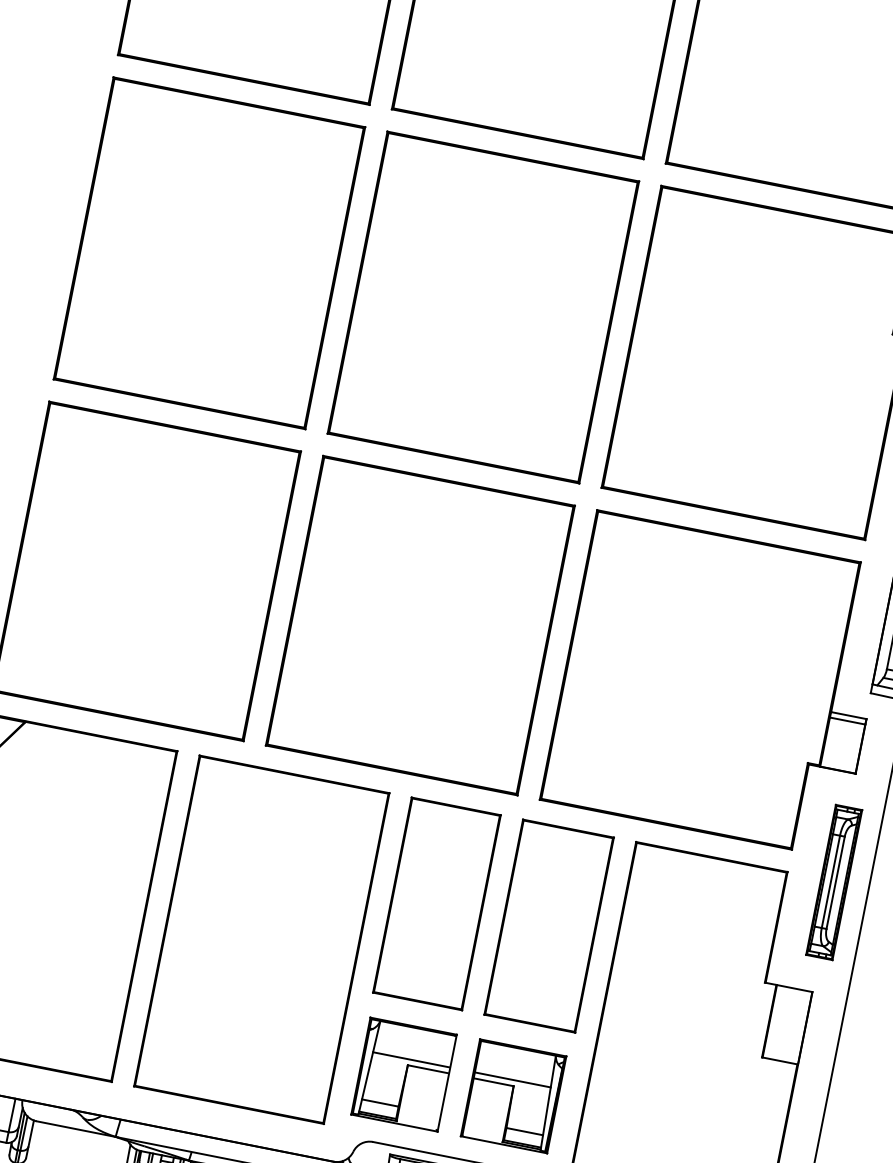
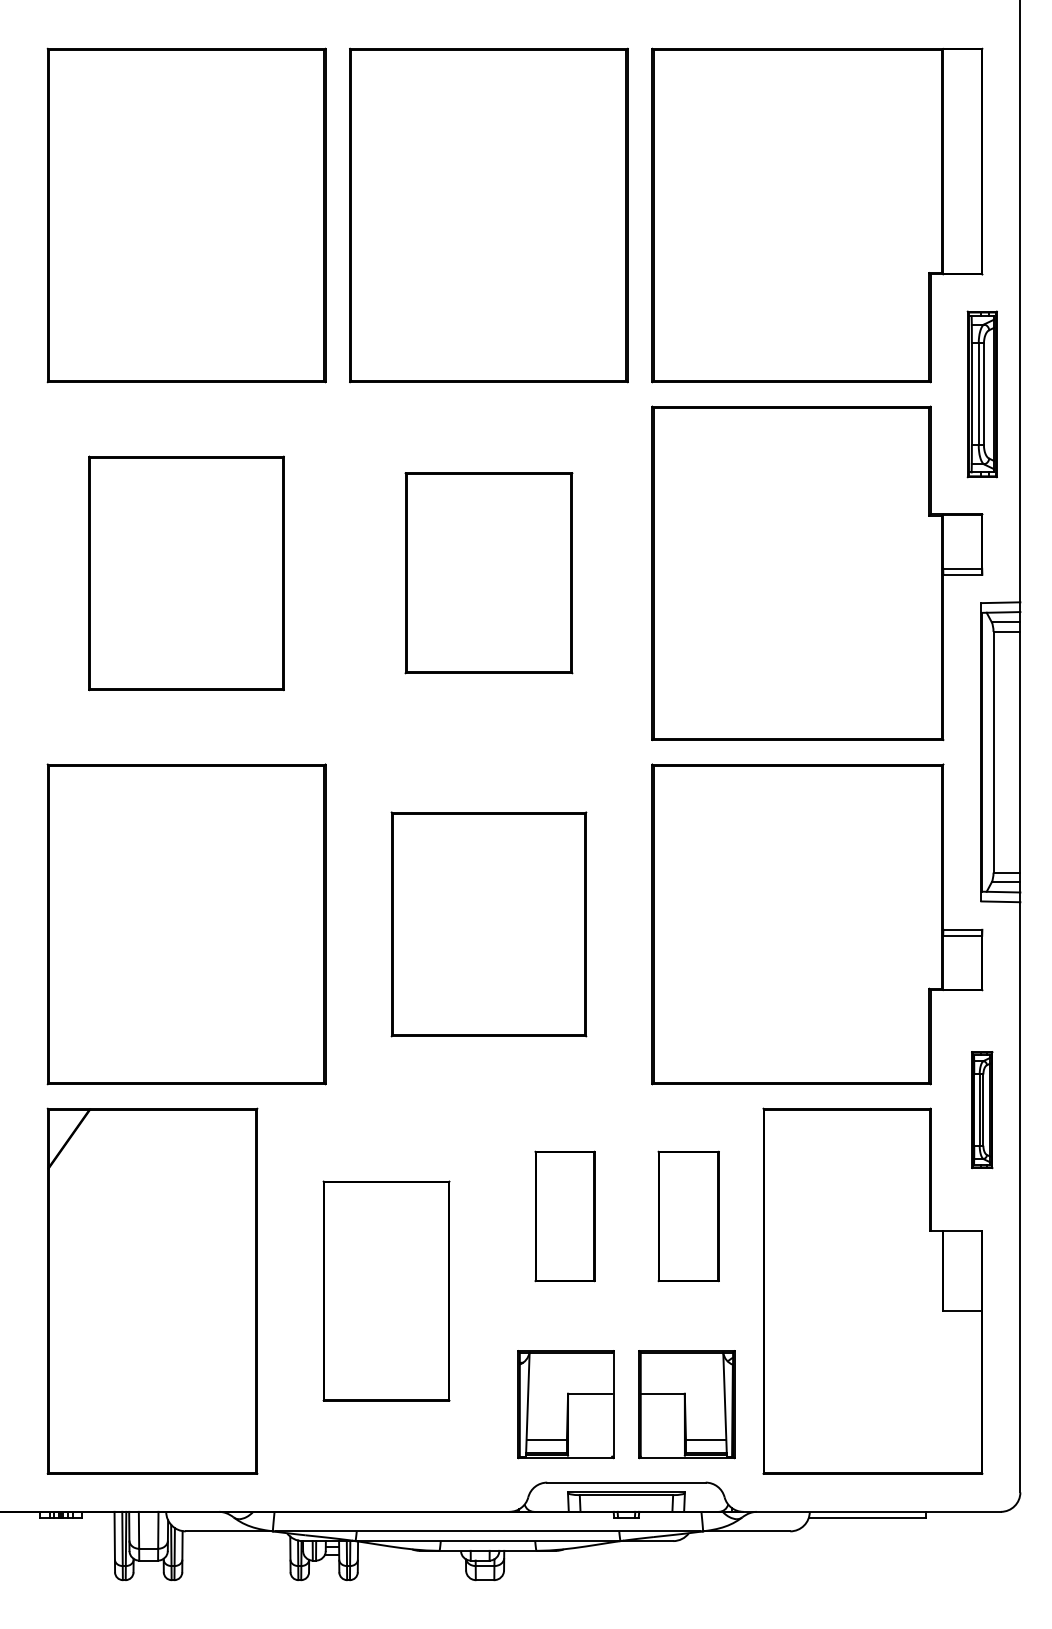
part: (209, 253) -> (186, 573), size x0.7
part: (483, 306) -> (488, 572), size x0.6
part: (419, 625) -> (488, 924), size x0.7
part: (833, 881) -> (981, 1109), size x0.7
part: (436, 903) -> (564, 1216), size x0.6
part: (548, 926) -> (688, 1216), size x0.6
part: (261, 939) -> (386, 1290), size x0.6
line: (411, 1059) -> (570, 1387), removed
line: (512, 1080) -> (682, 1387), removed

